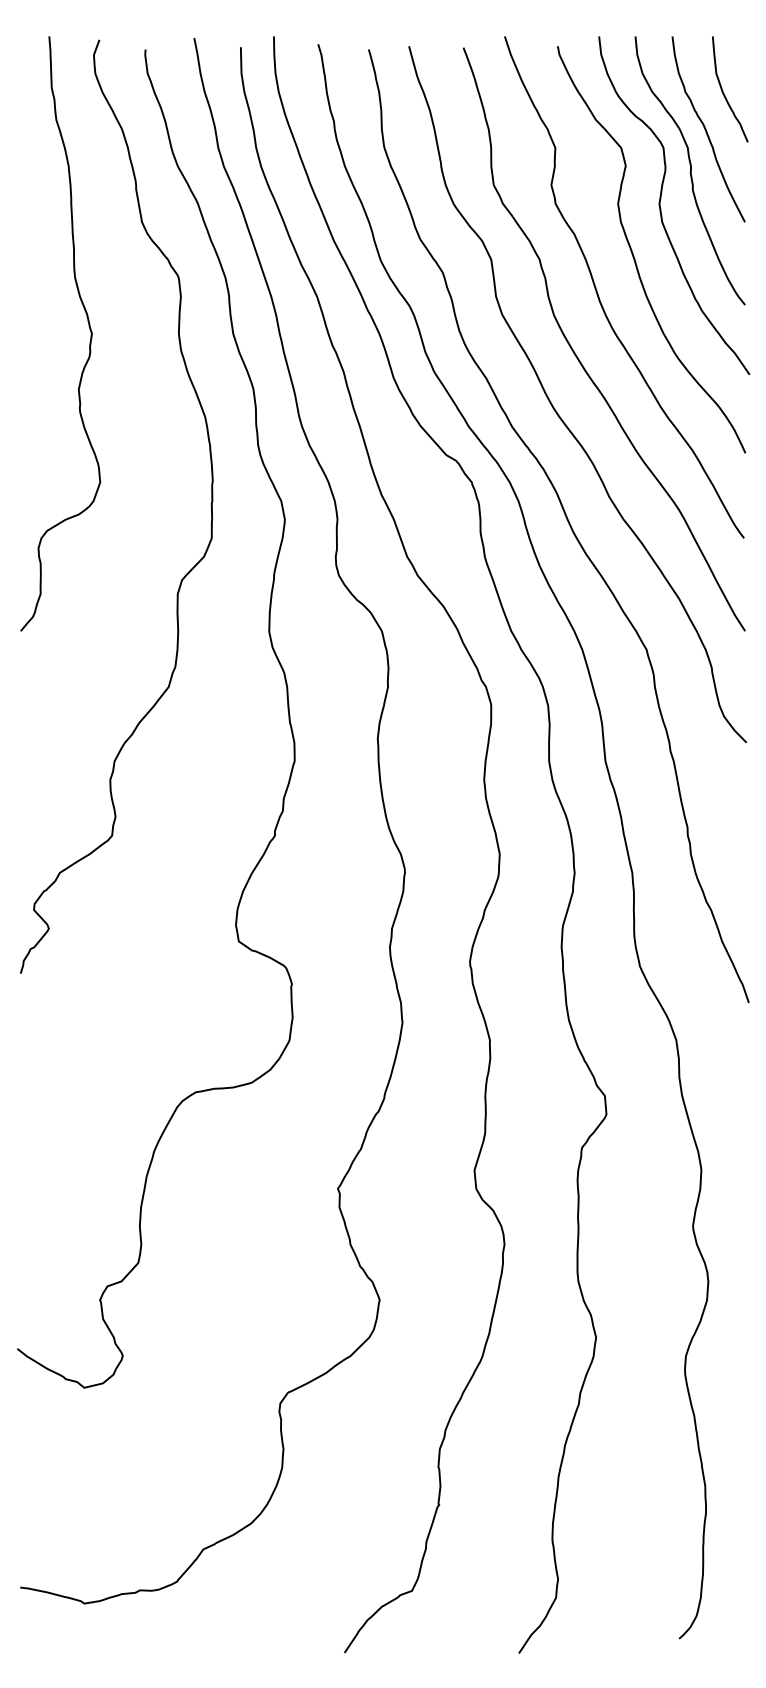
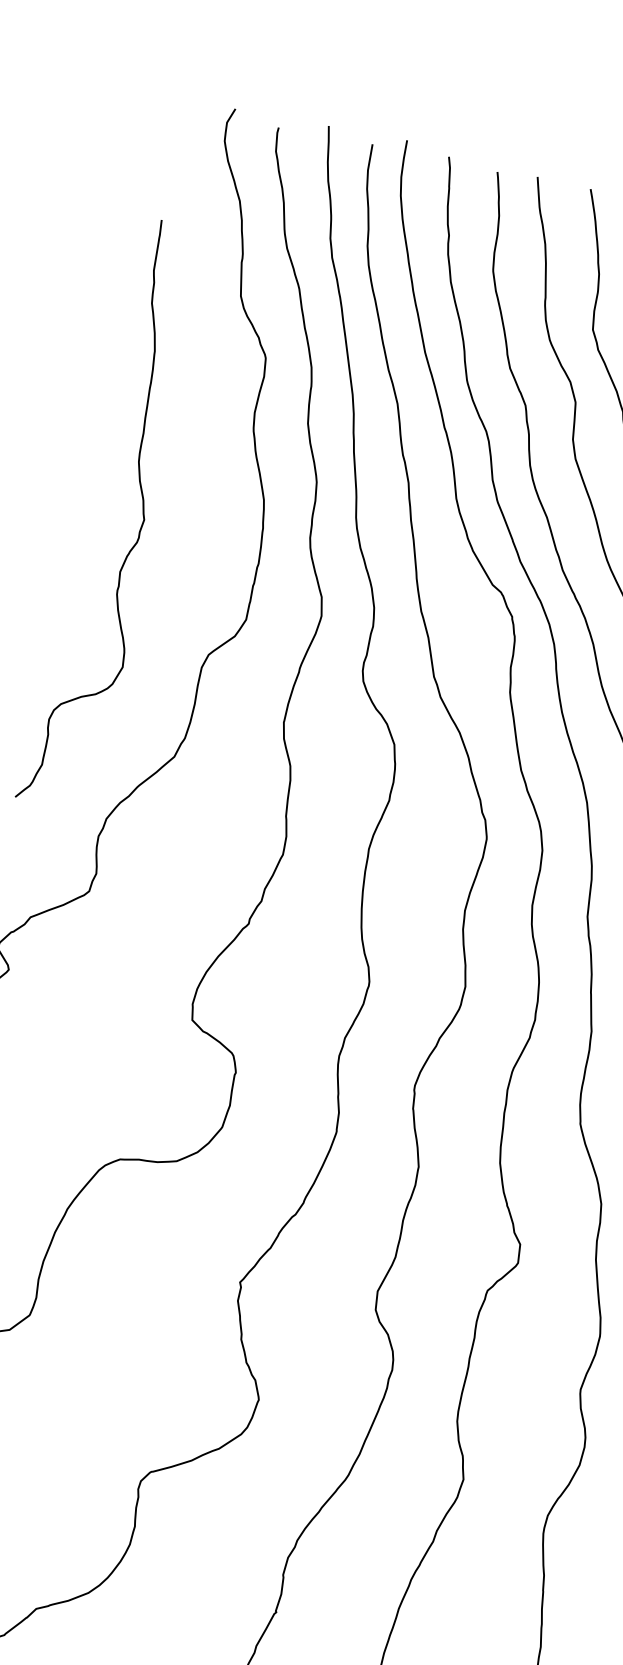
curve: (88, 326) -> (142, 512), moved

